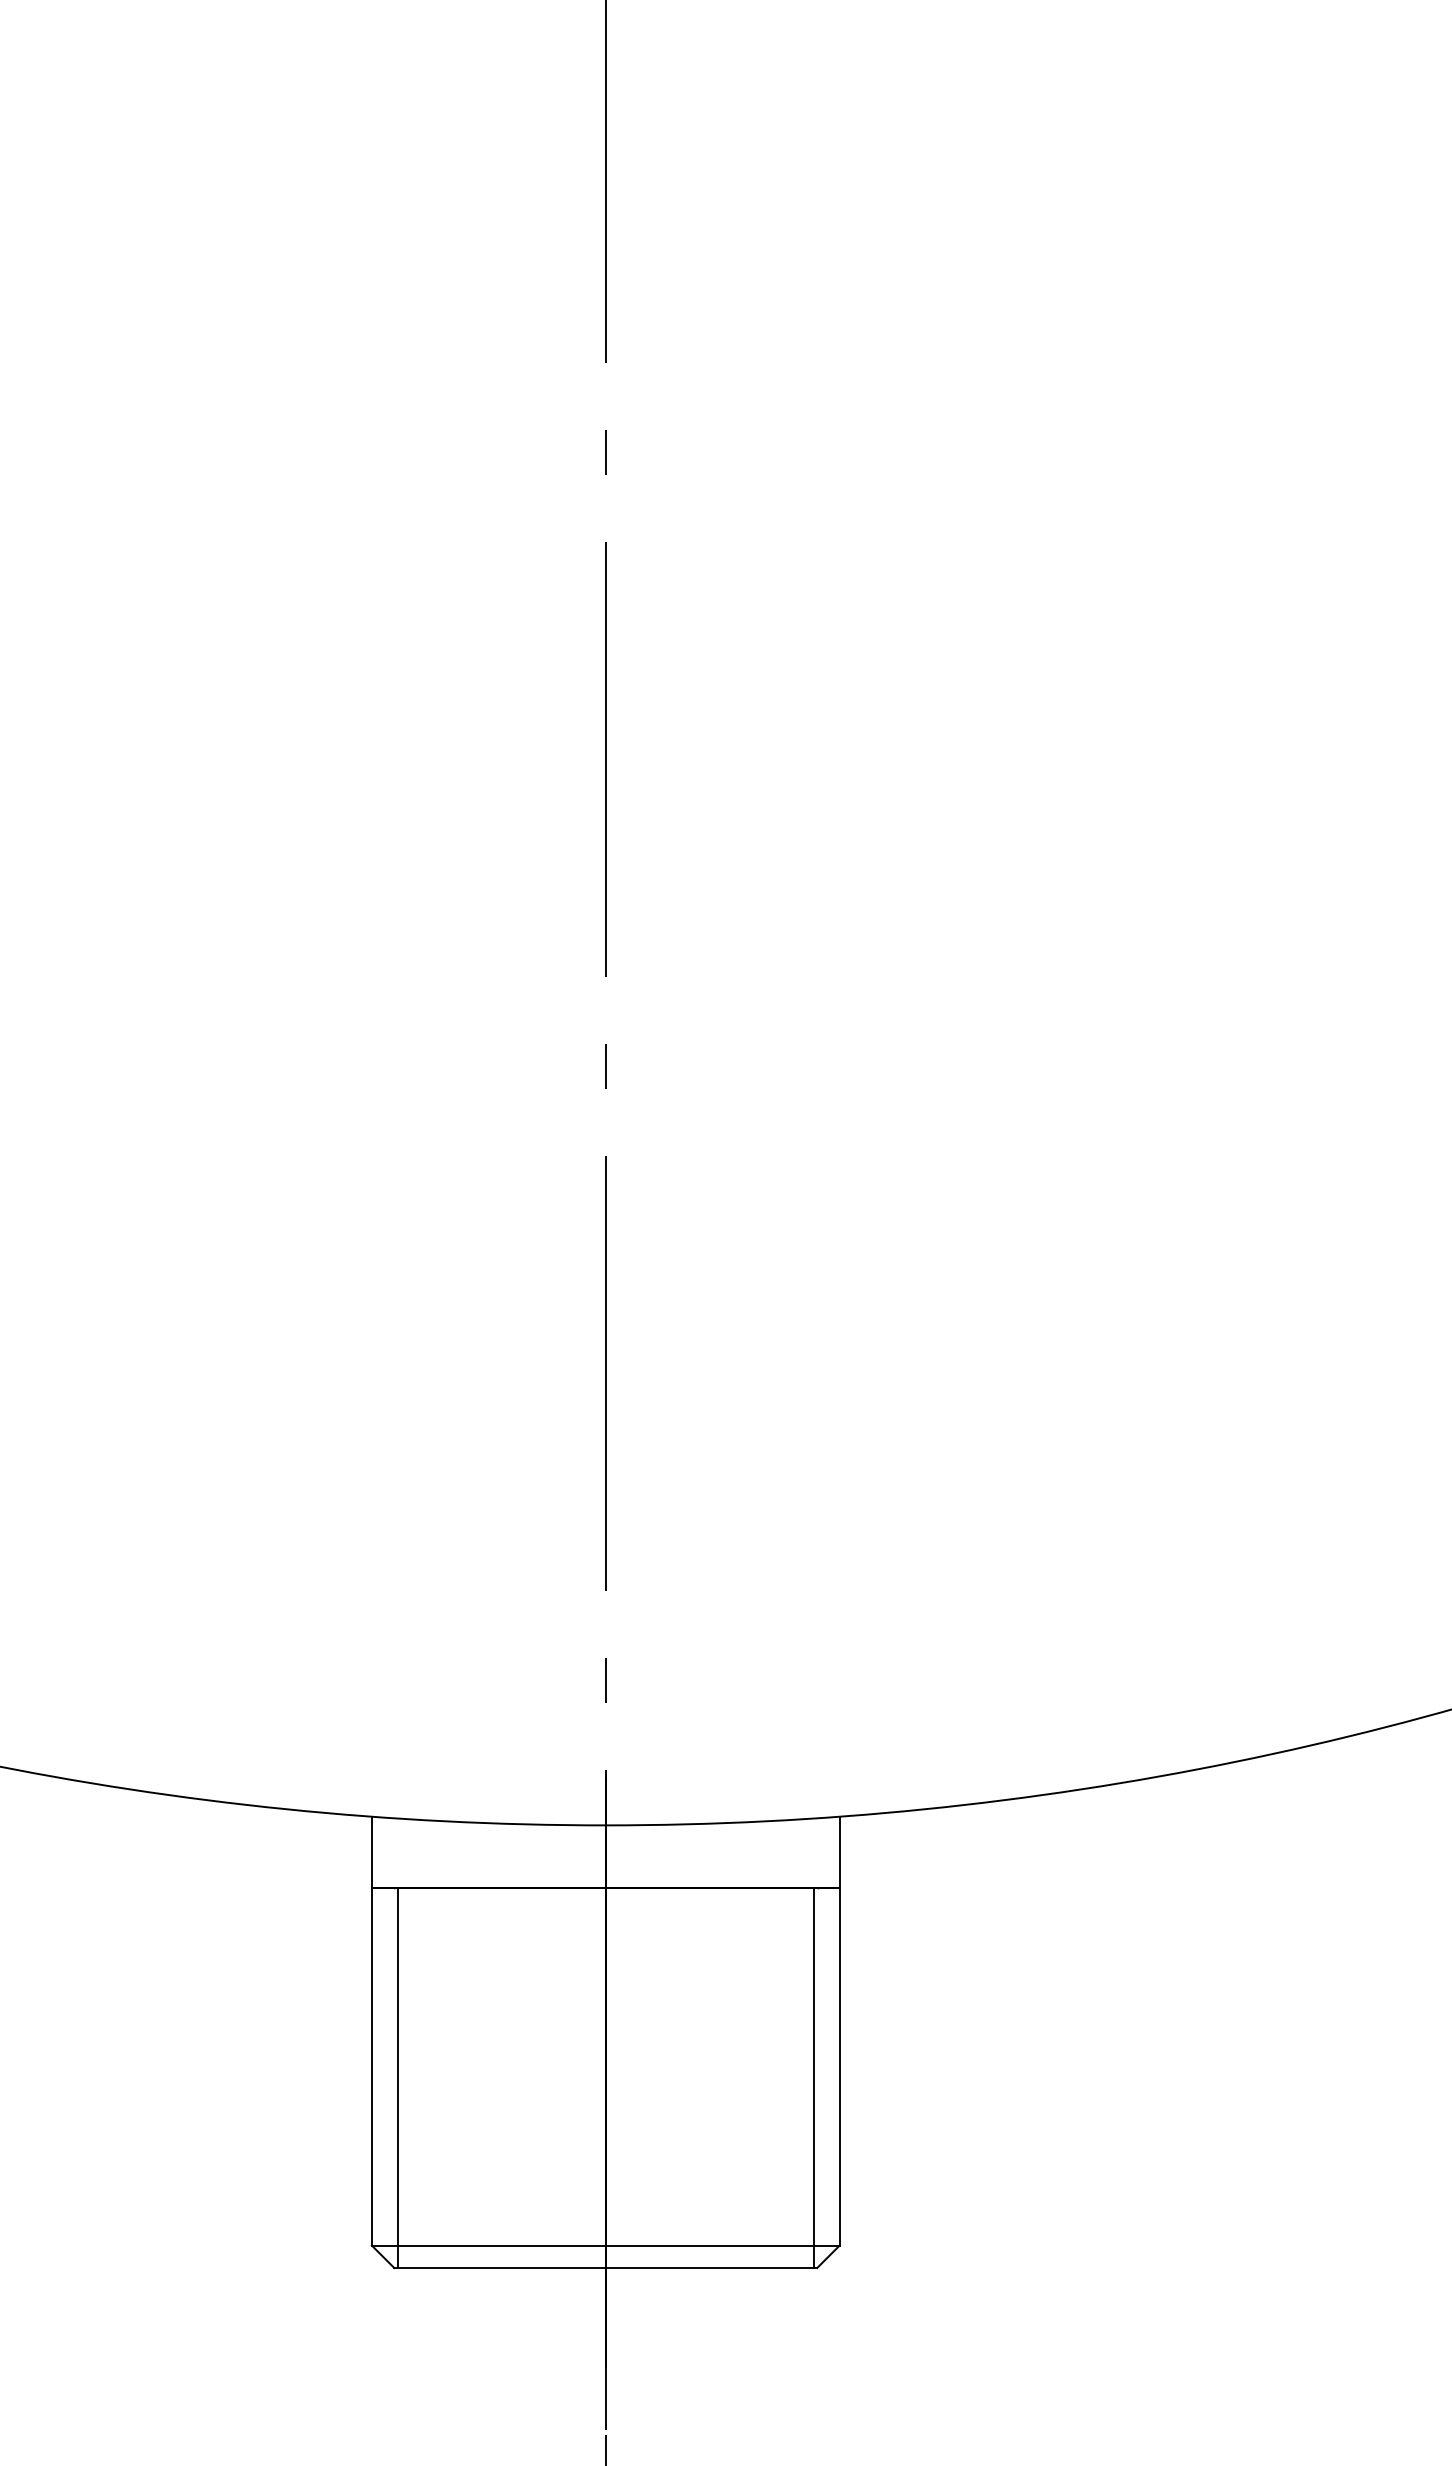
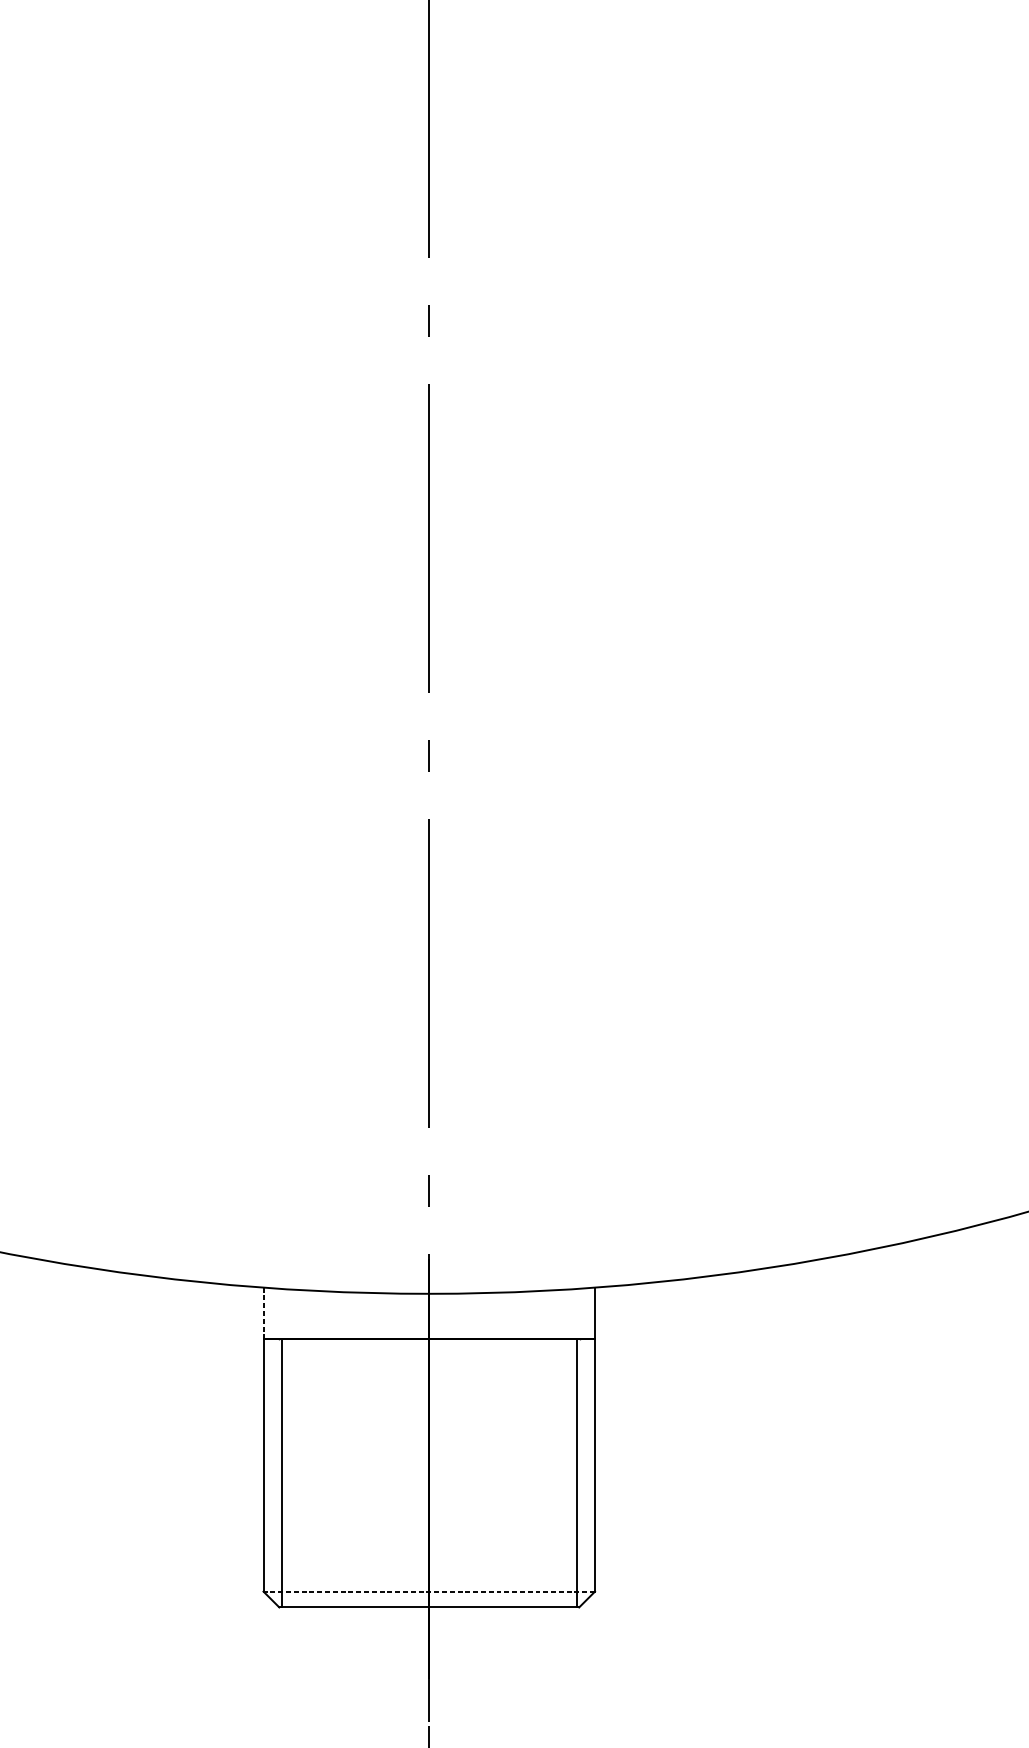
line: (371, 1852) -> (263, 1313), solid -> dashed
line: (605, 2245) -> (429, 1591), solid -> dashed

